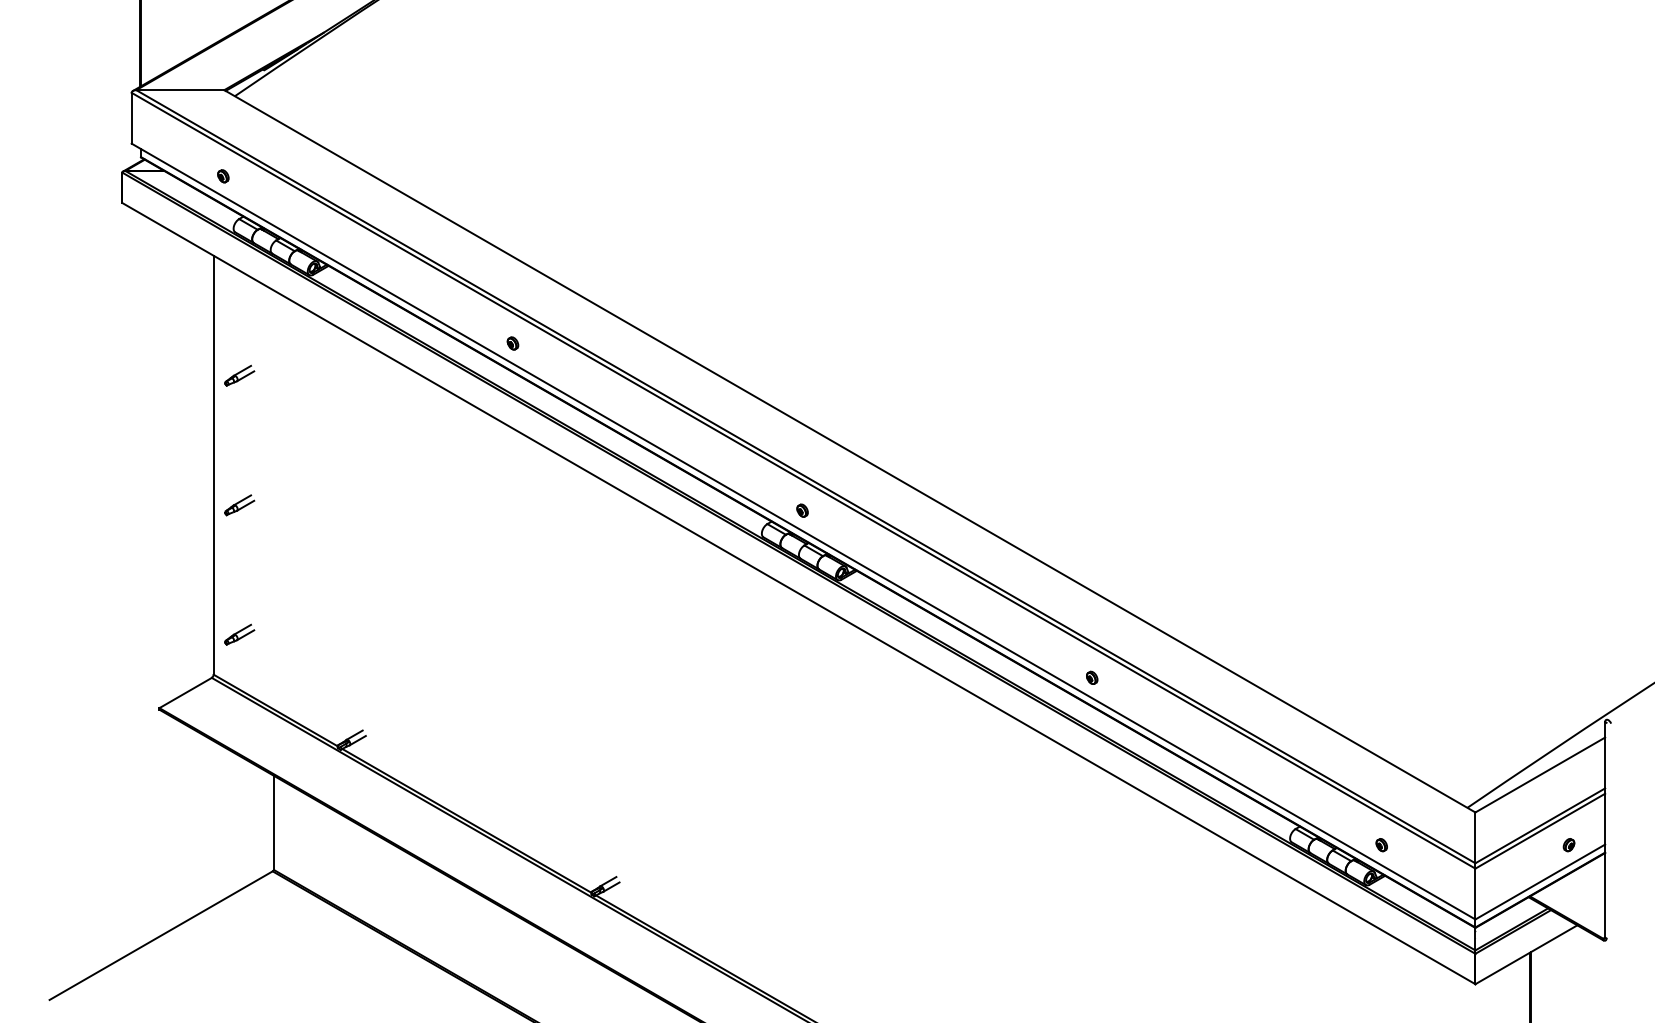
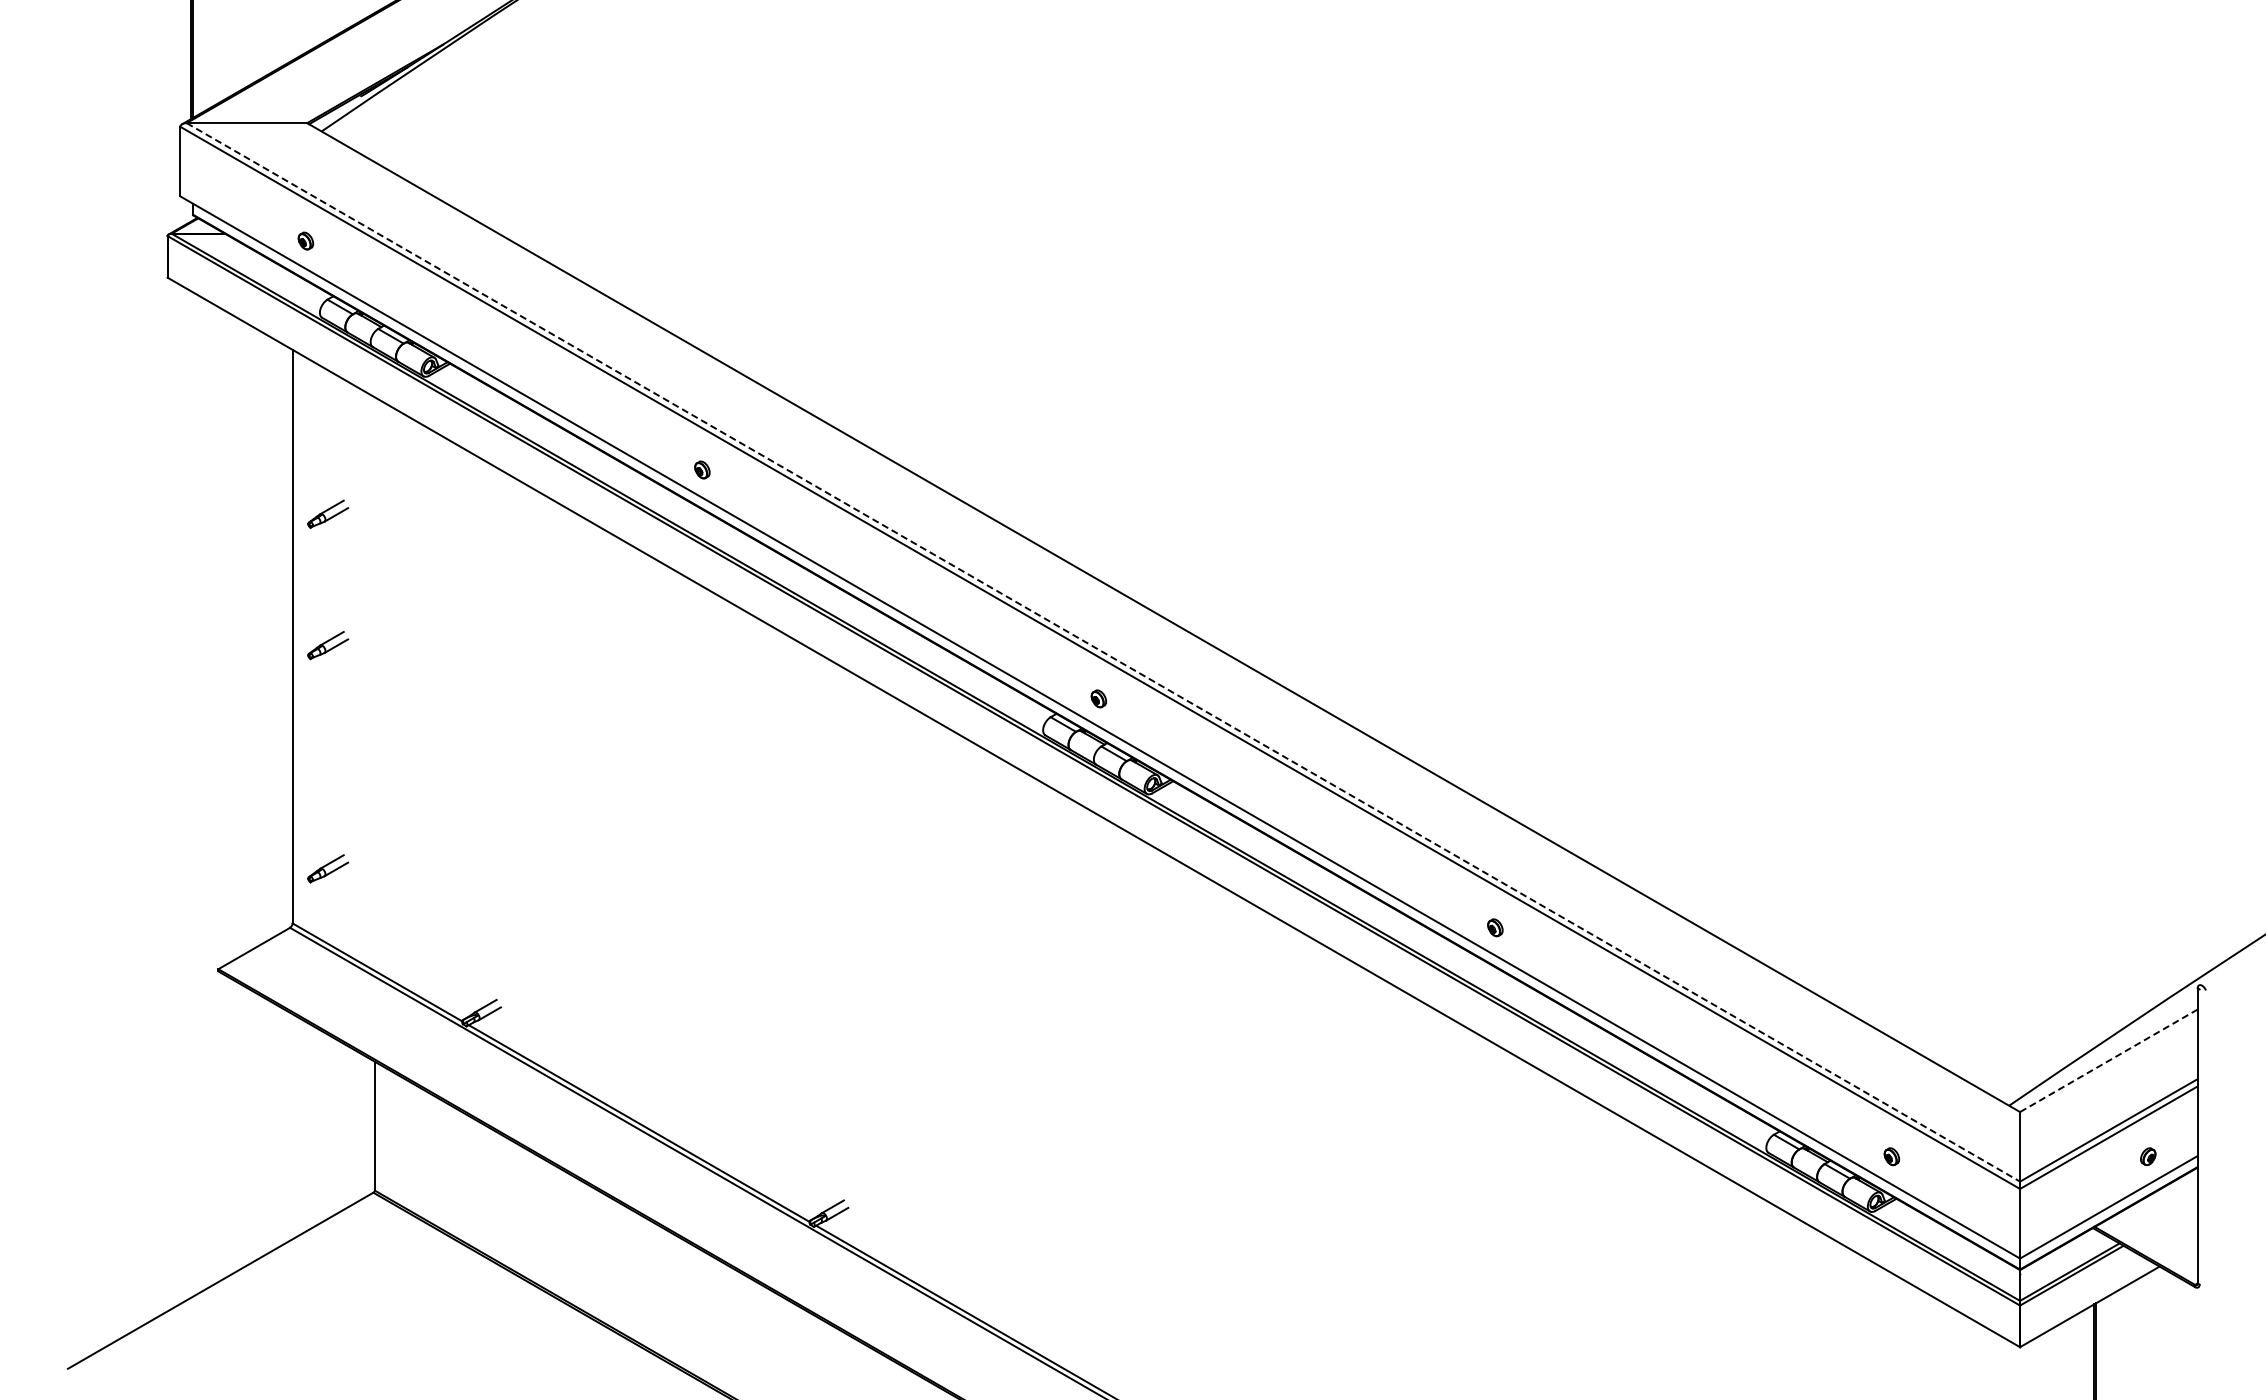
line: (805, 476) -> (1103, 652), solid -> dashed
part: (239, 505) -> (328, 645), moved
line: (1540, 774) -> (2108, 1060), solid -> dashed

